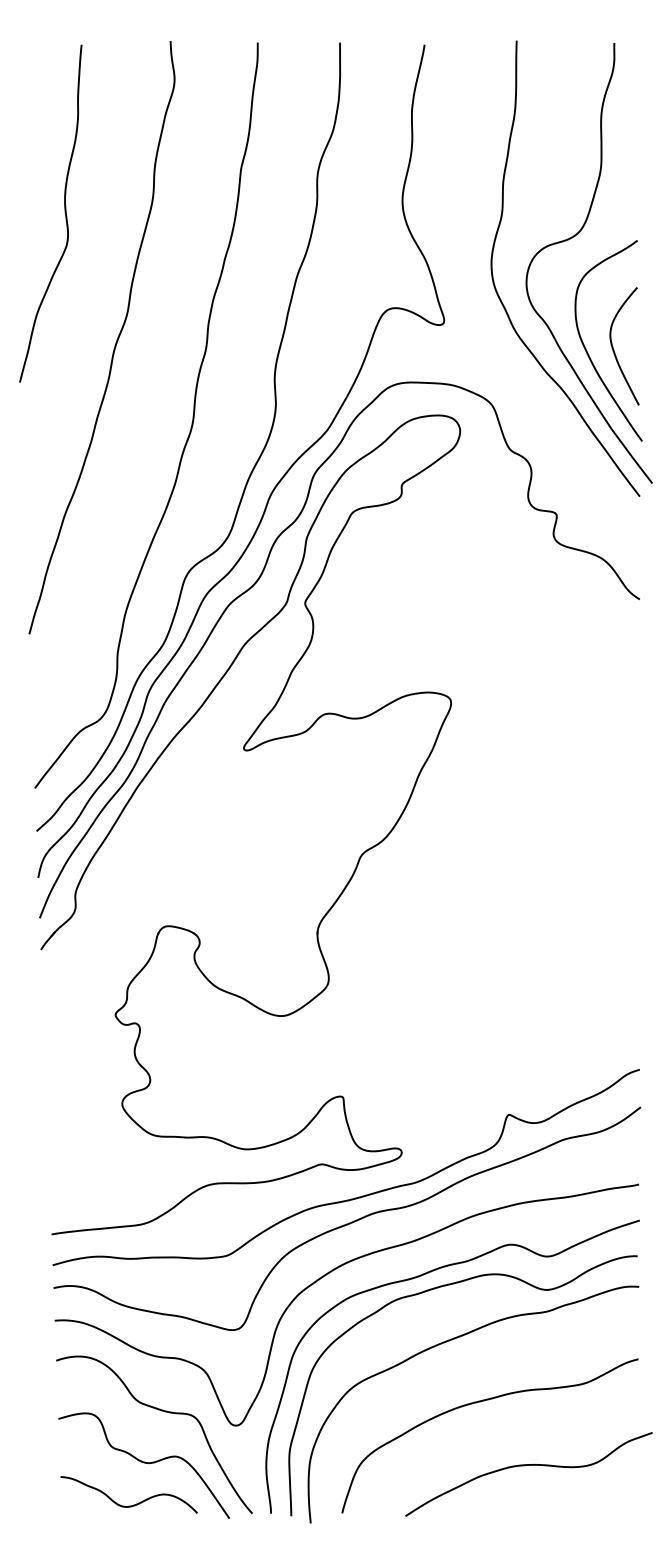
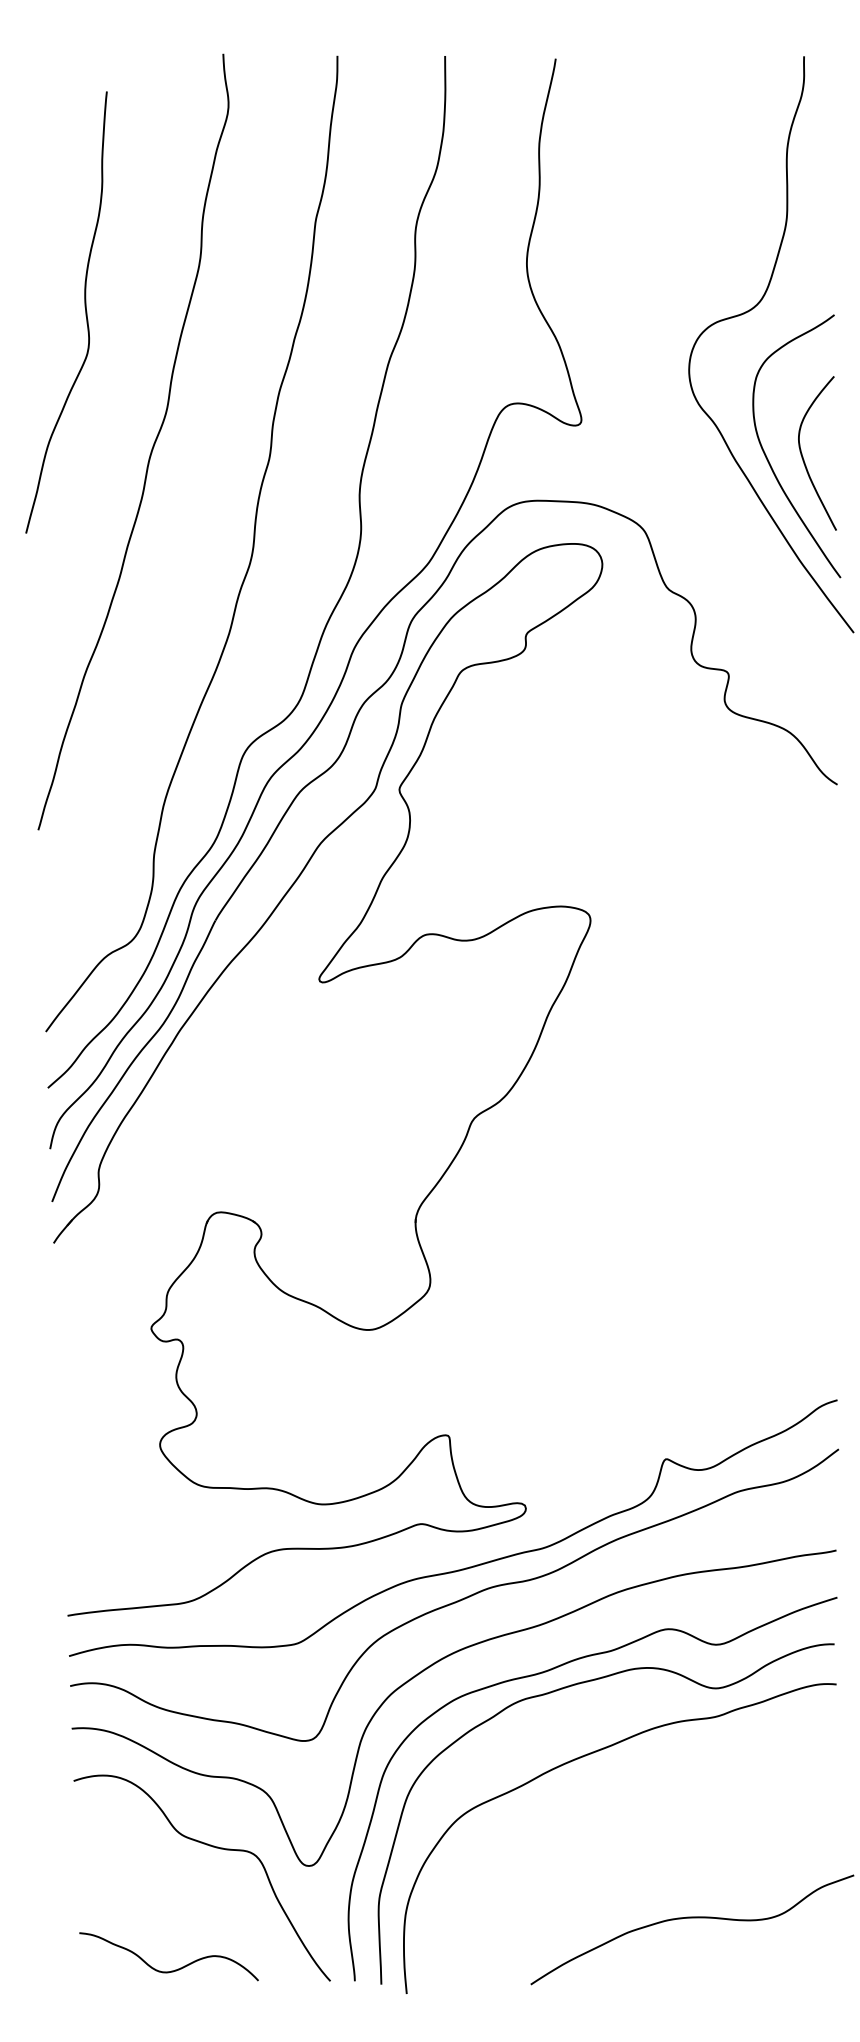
curve: (64, 212) -> (84, 310), moved
curve: (501, 299) -> (656, 392), removed
curve: (480, 1402) -> (628, 1835), removed
curve: (143, 1463) -> (187, 1915), removed

